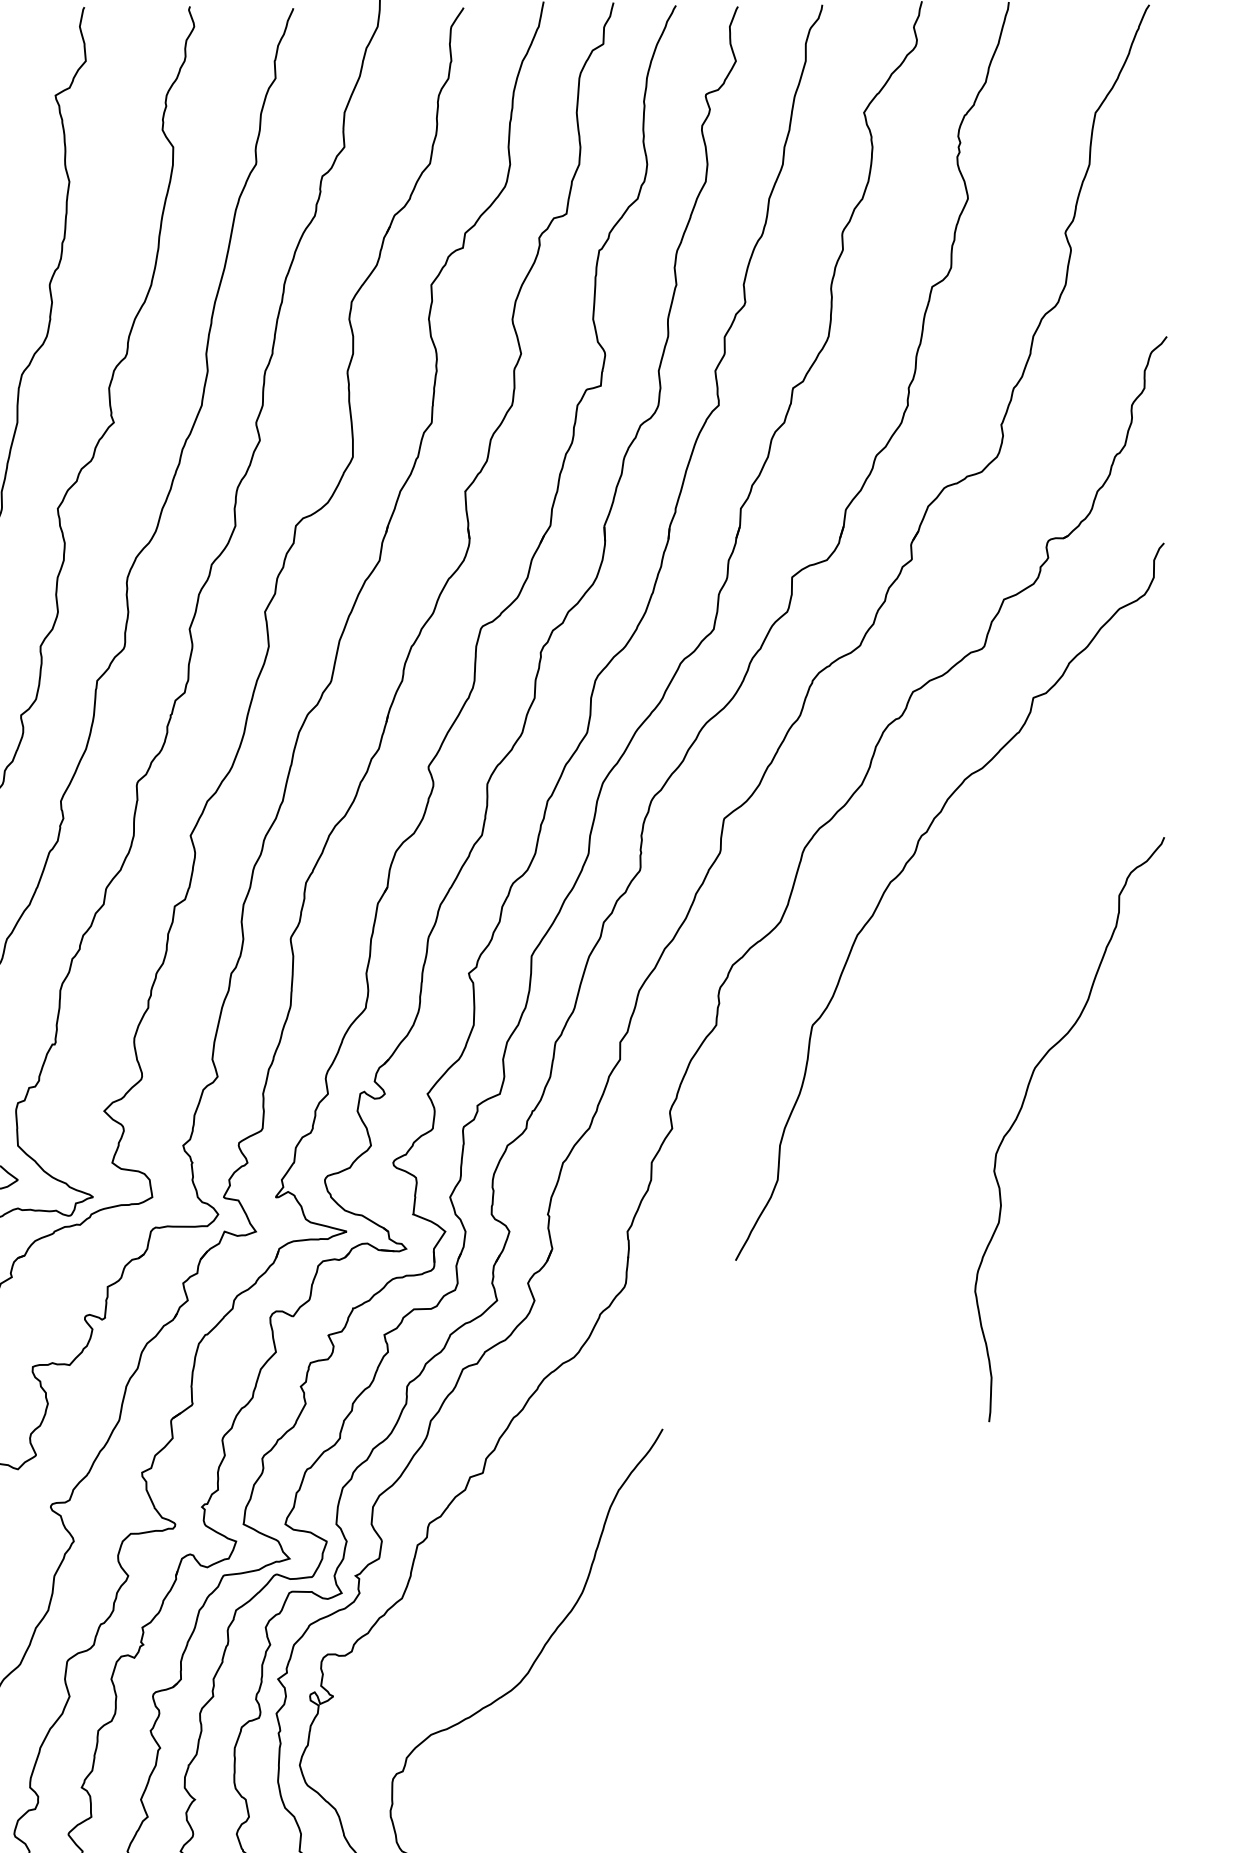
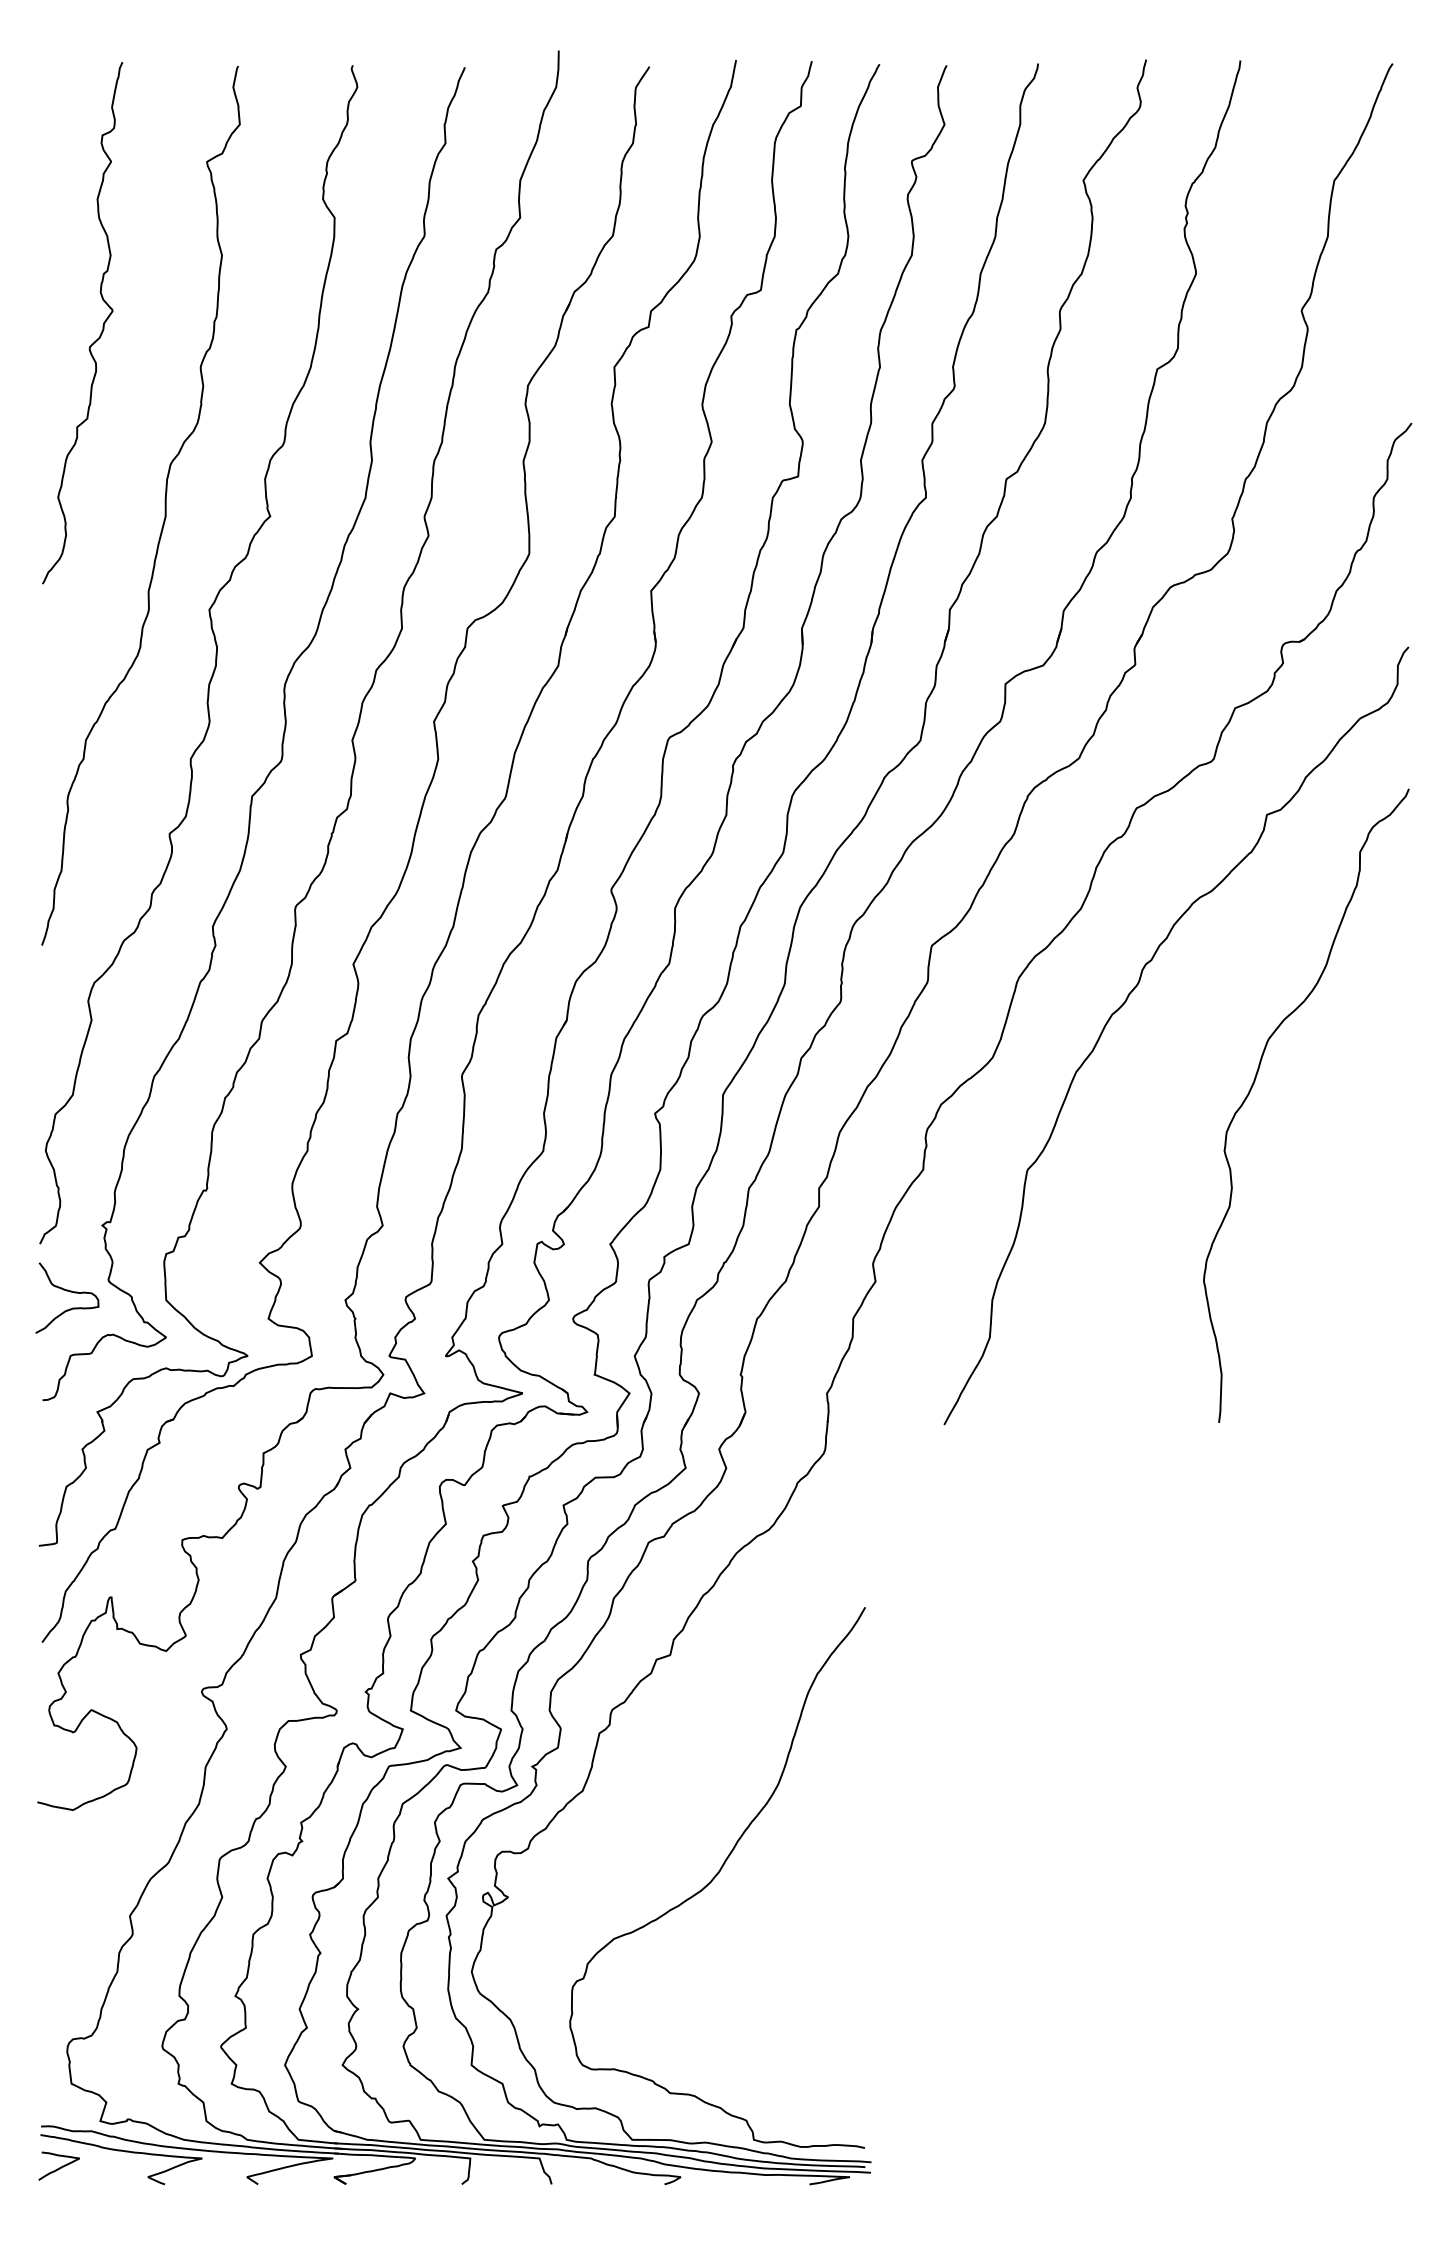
curve: (1022, 1107) -> (1255, 1081), moved

